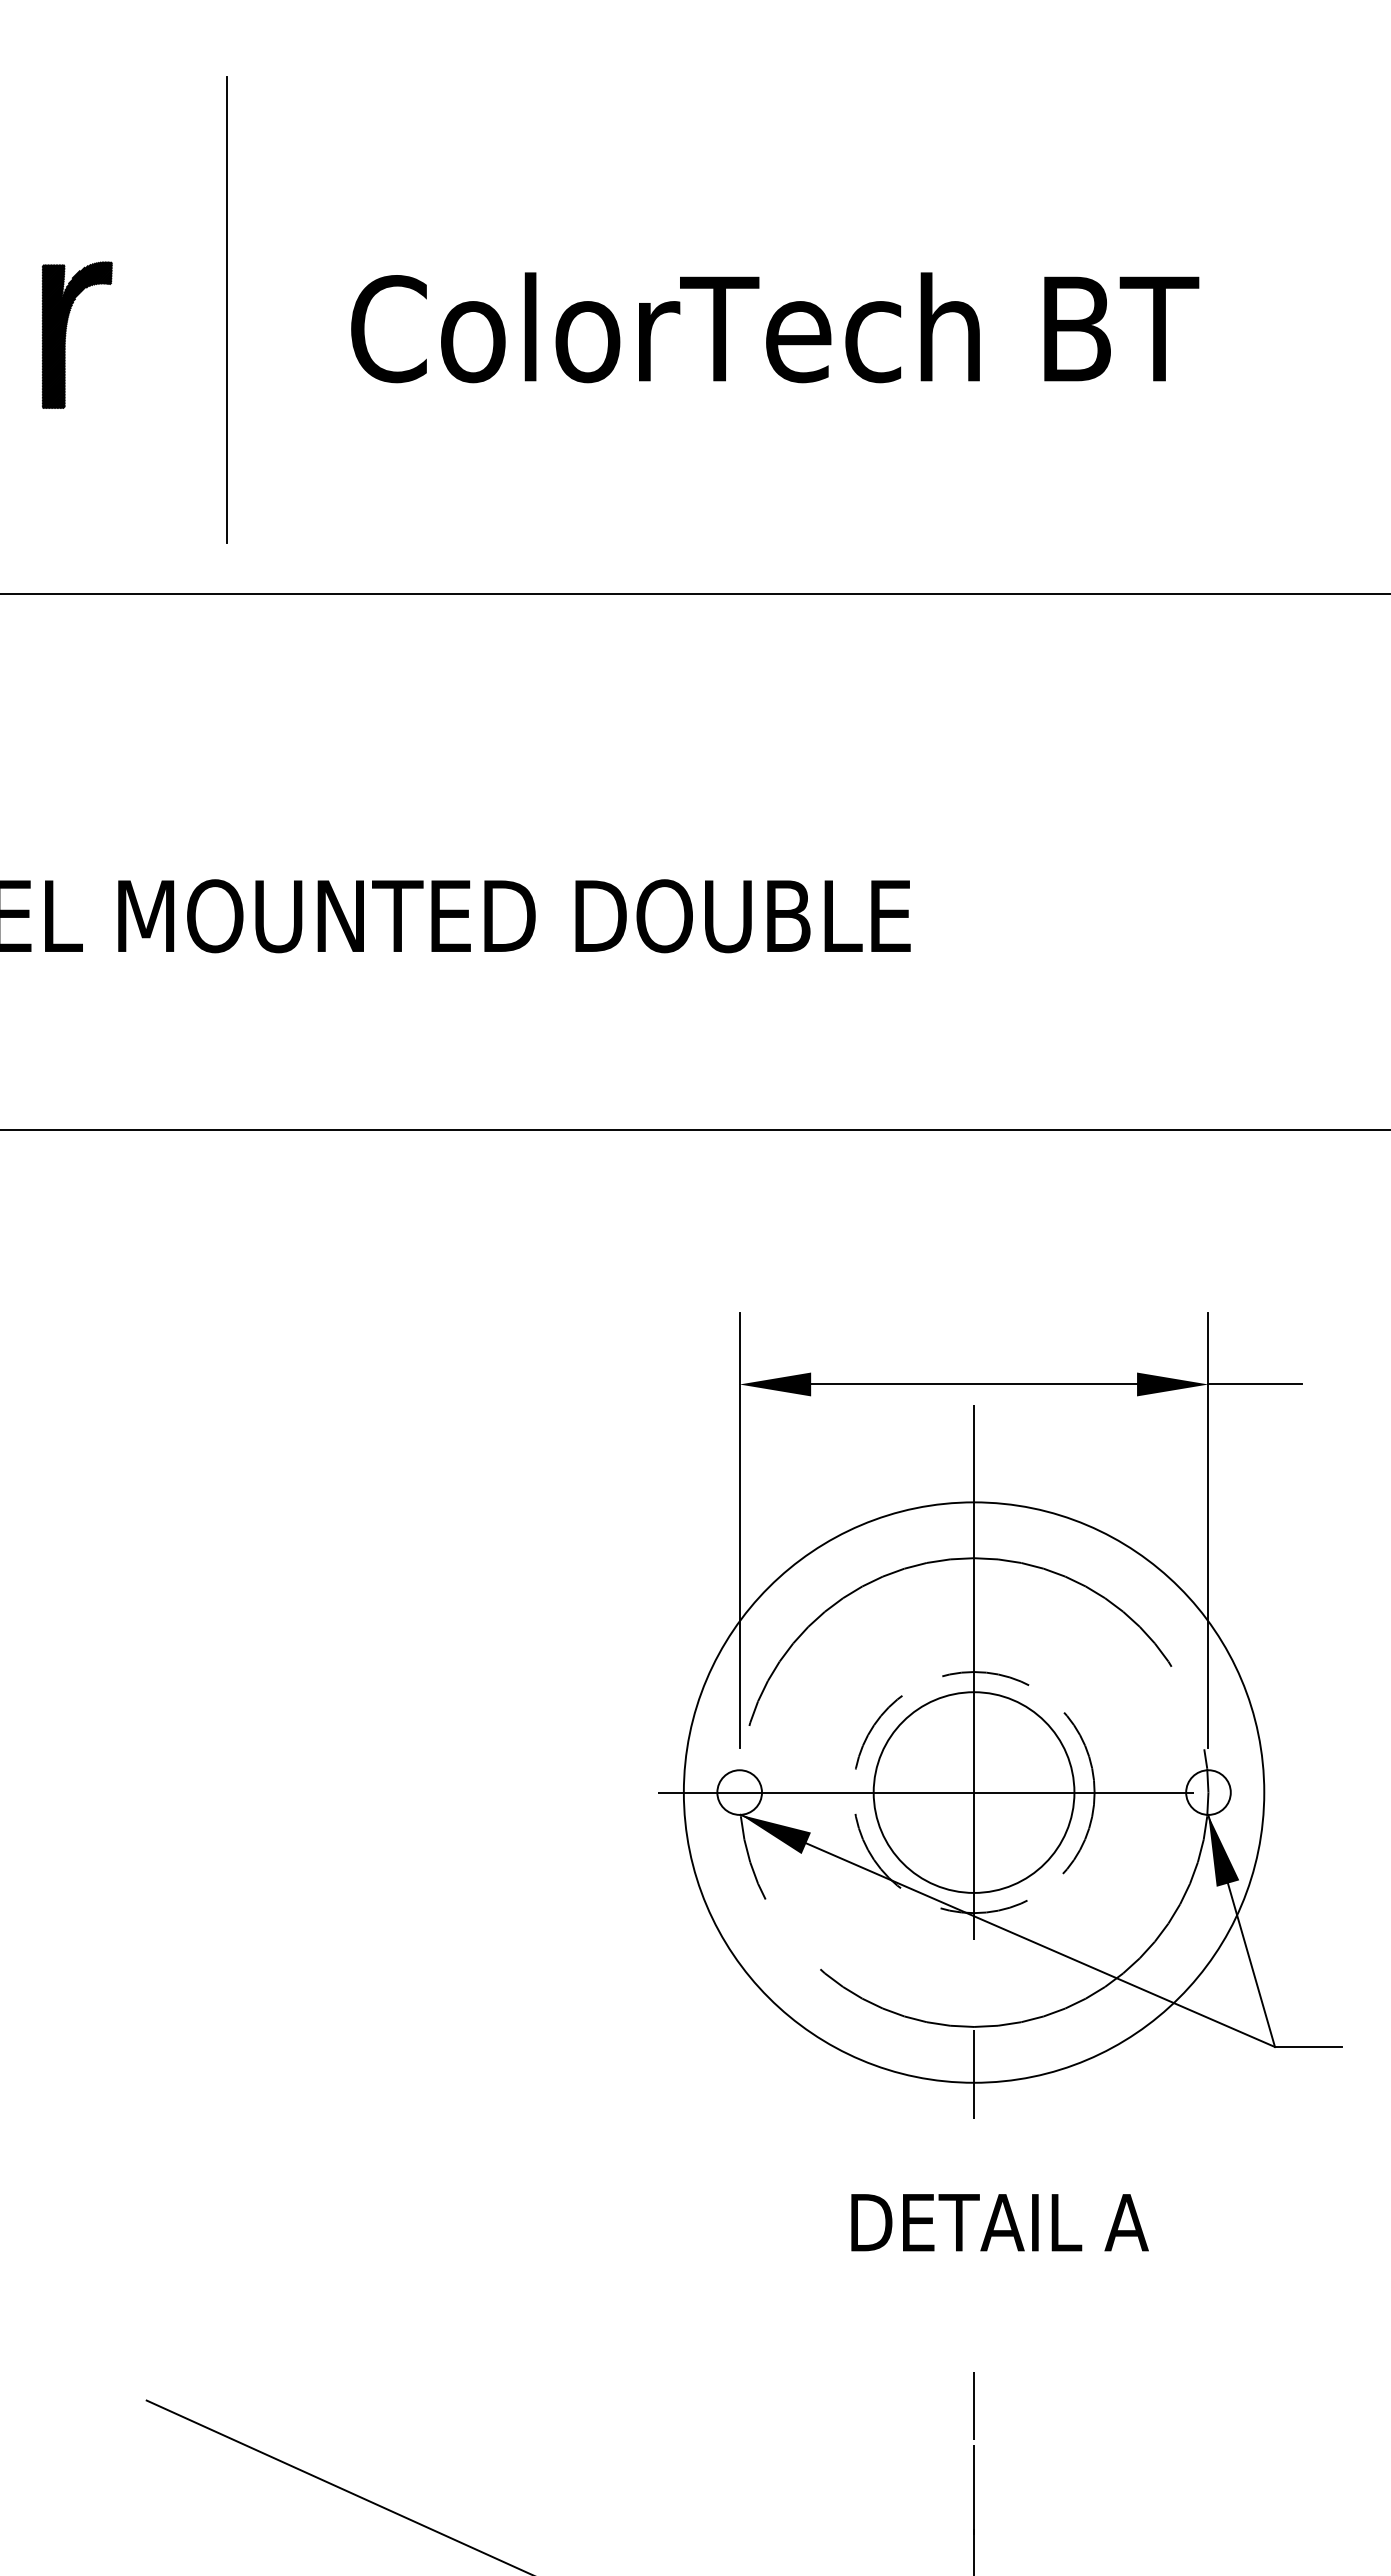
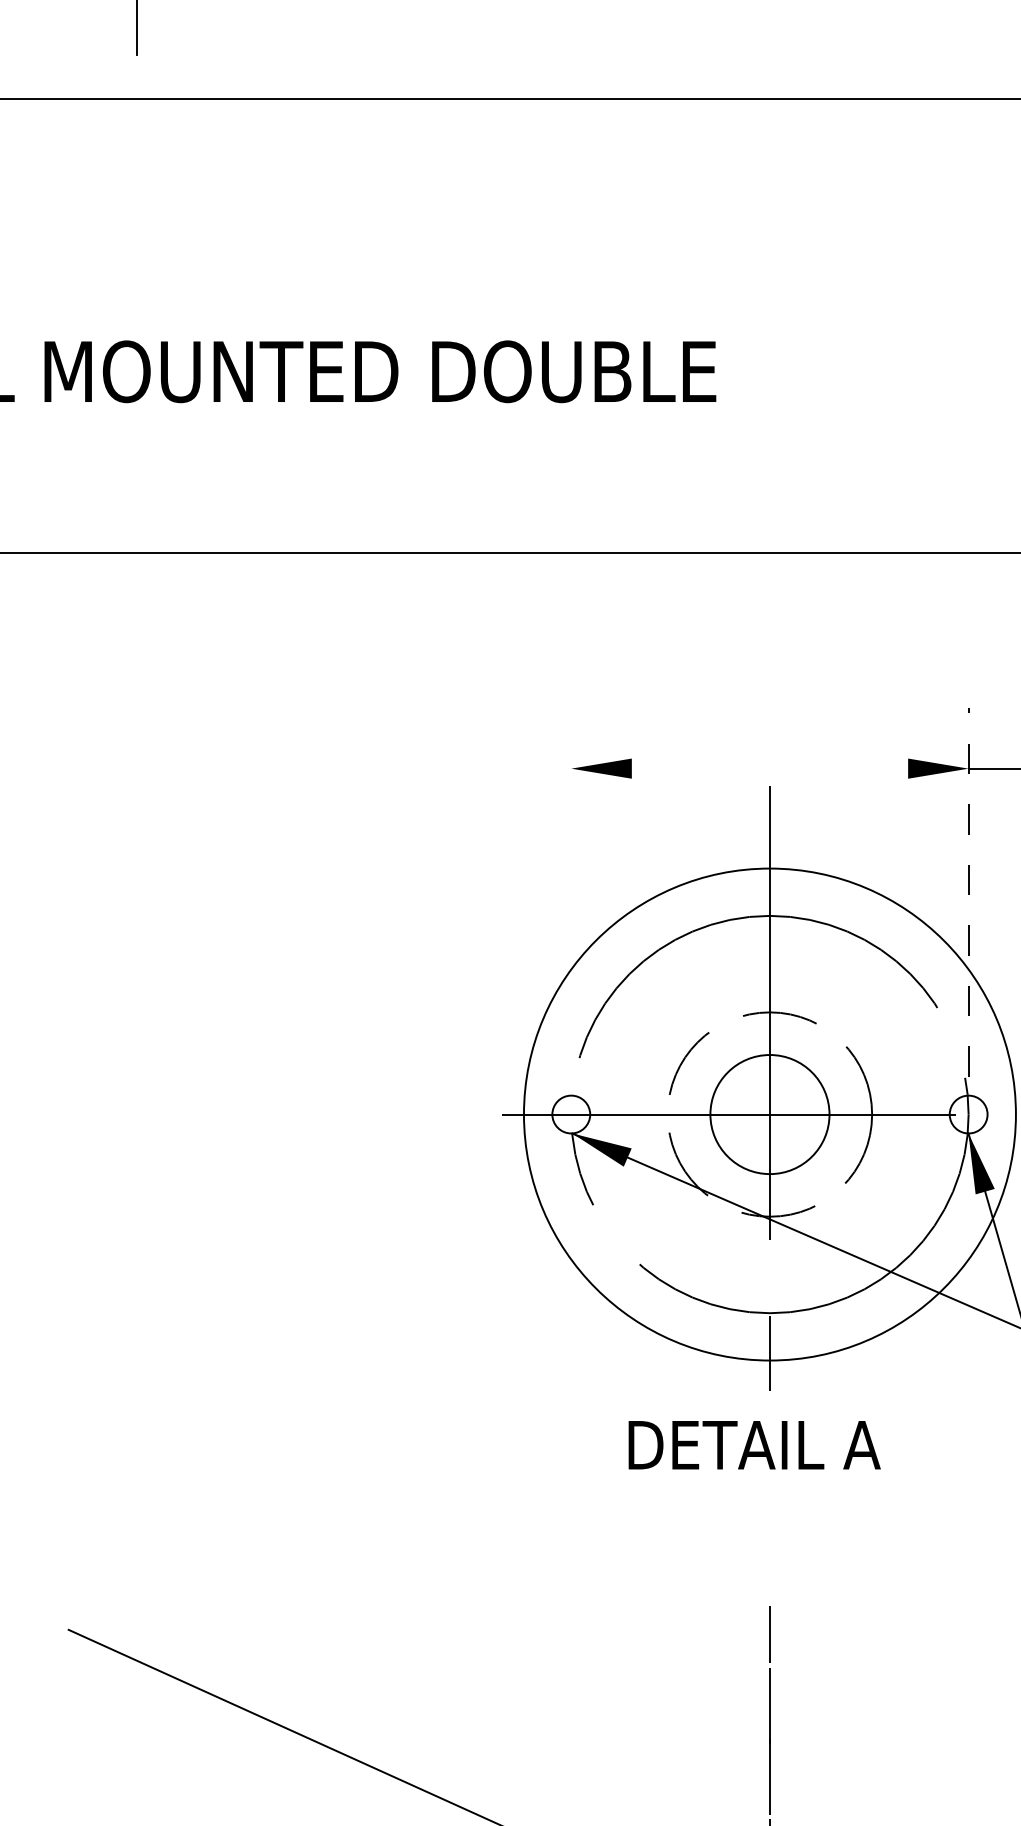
line: (974, 1384) -> (770, 768), removed
line: (739, 1530) -> (571, 892), removed
line: (1208, 1530) -> (968, 892), solid -> dashed
circle: (973, 1792) -> (769, 1114), size x0.7
text: (999, 2222) -> (754, 1445), moved

